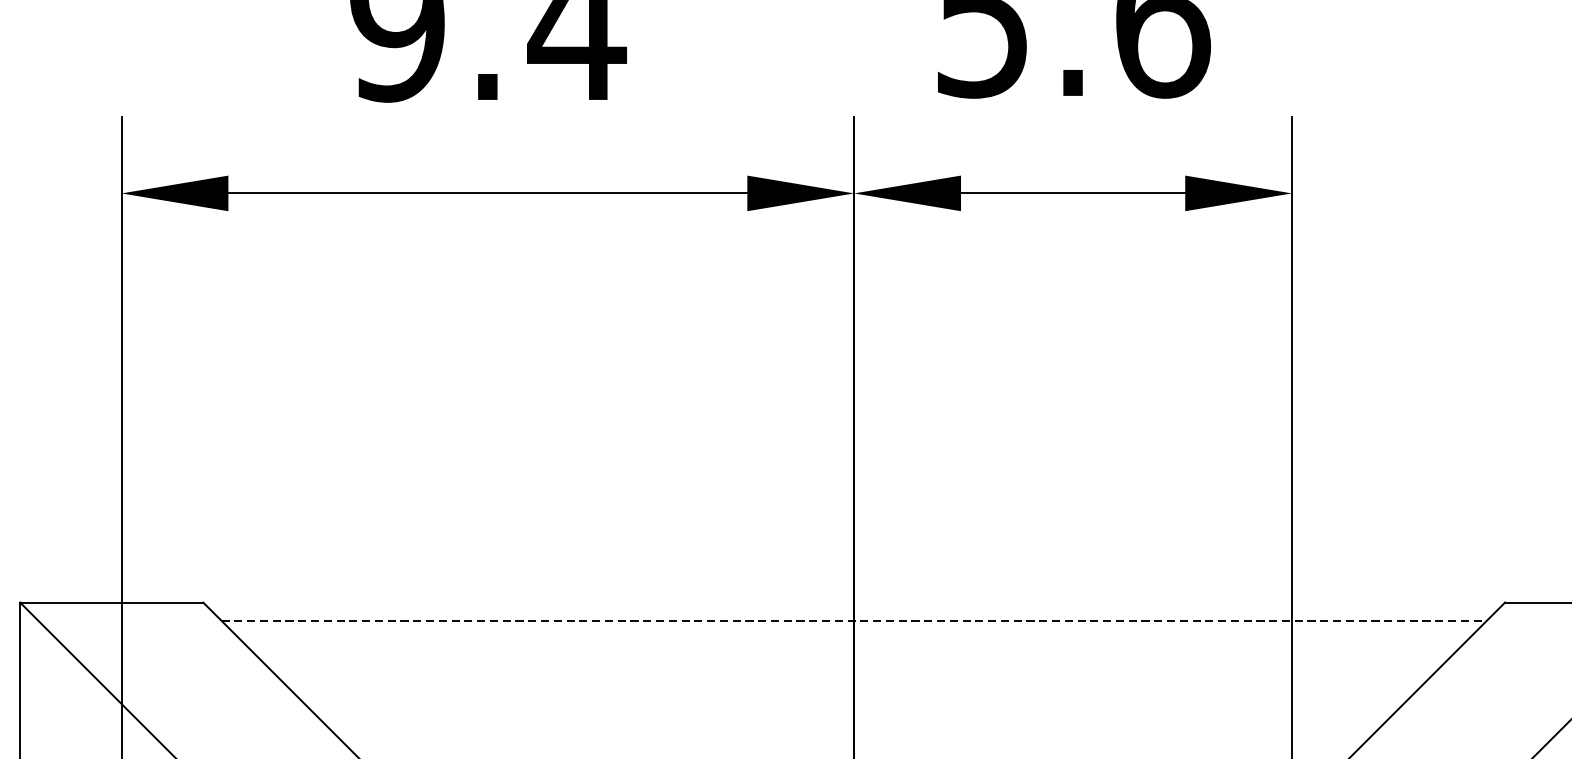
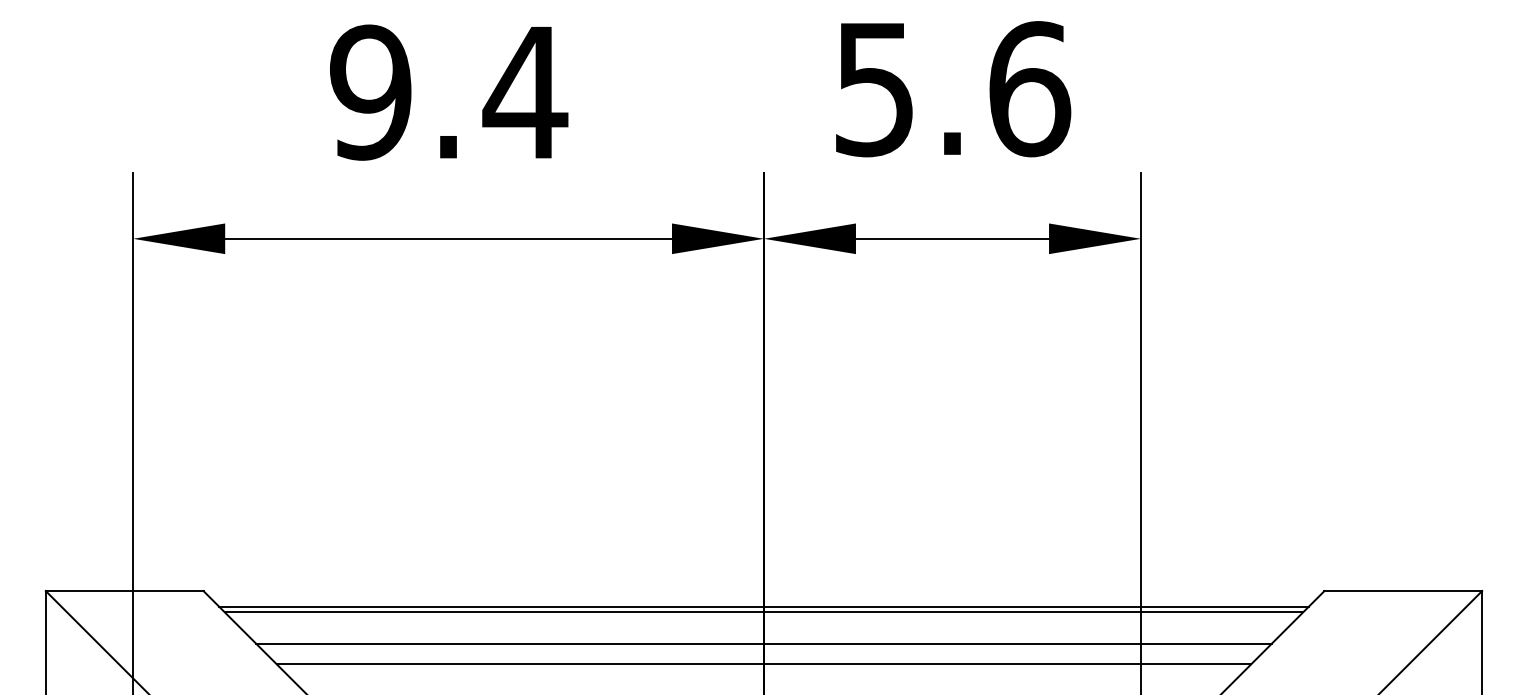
line: (854, 620) -> (764, 606), dashed -> solid
line: (853, 627) -> (763, 612), added
line: (853, 663) -> (763, 643), added
line: (853, 687) -> (763, 664), added

